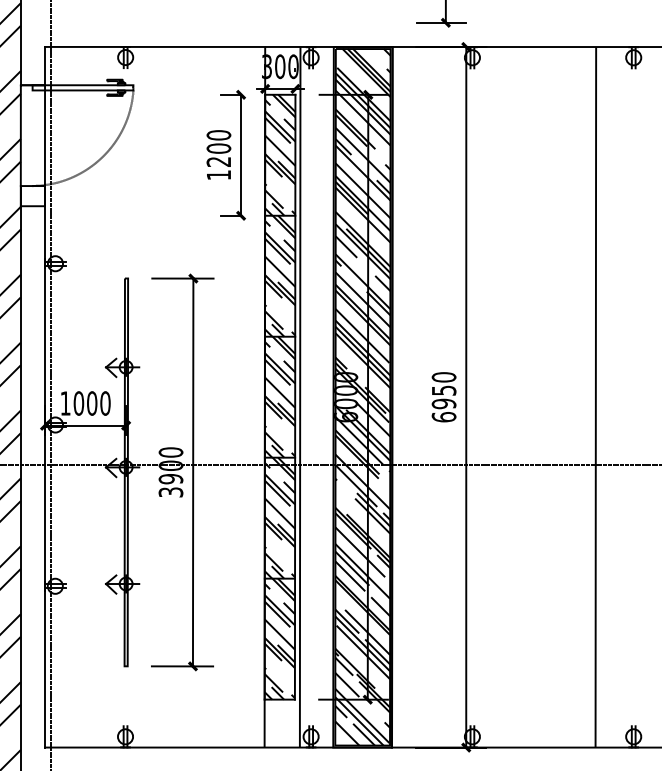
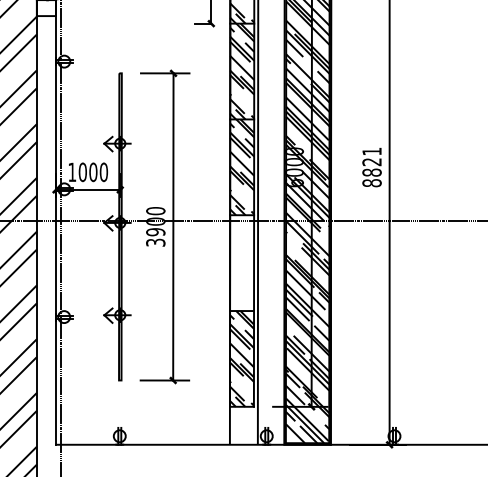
text: (443, 397) -> (371, 167), 6950 -> 8821
hatch: (279, 517) -> (241, 262), removed

